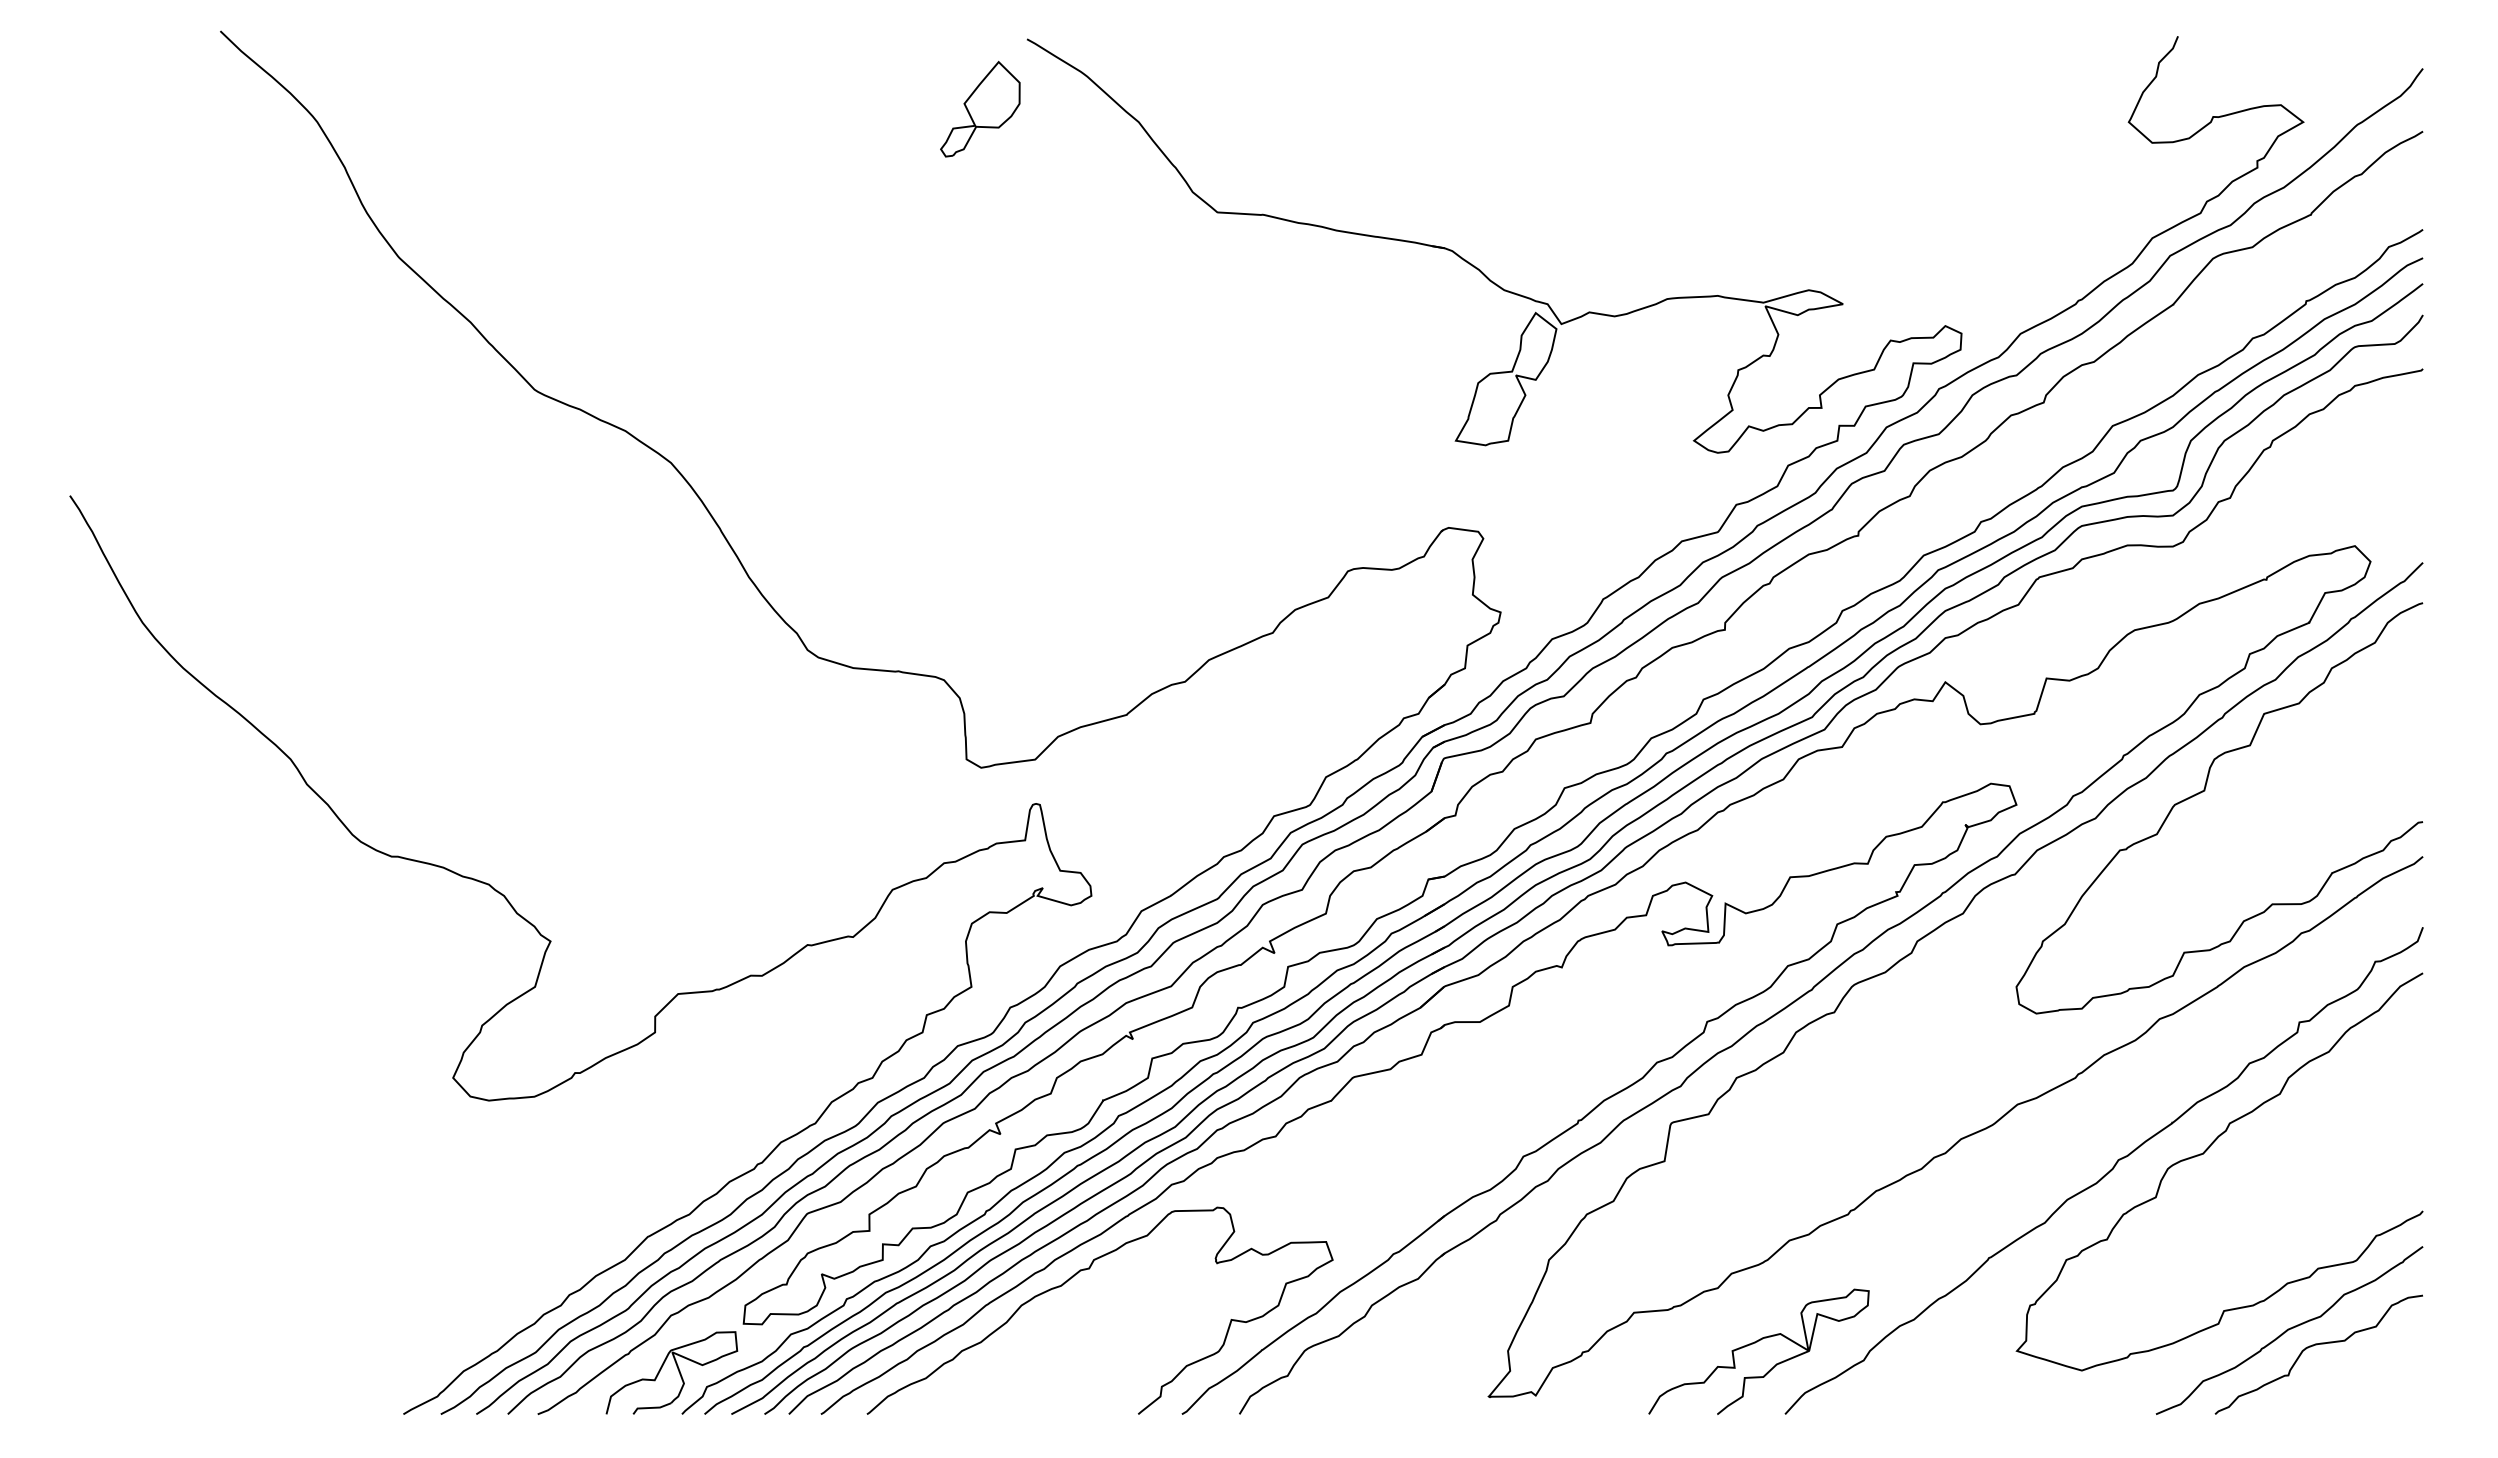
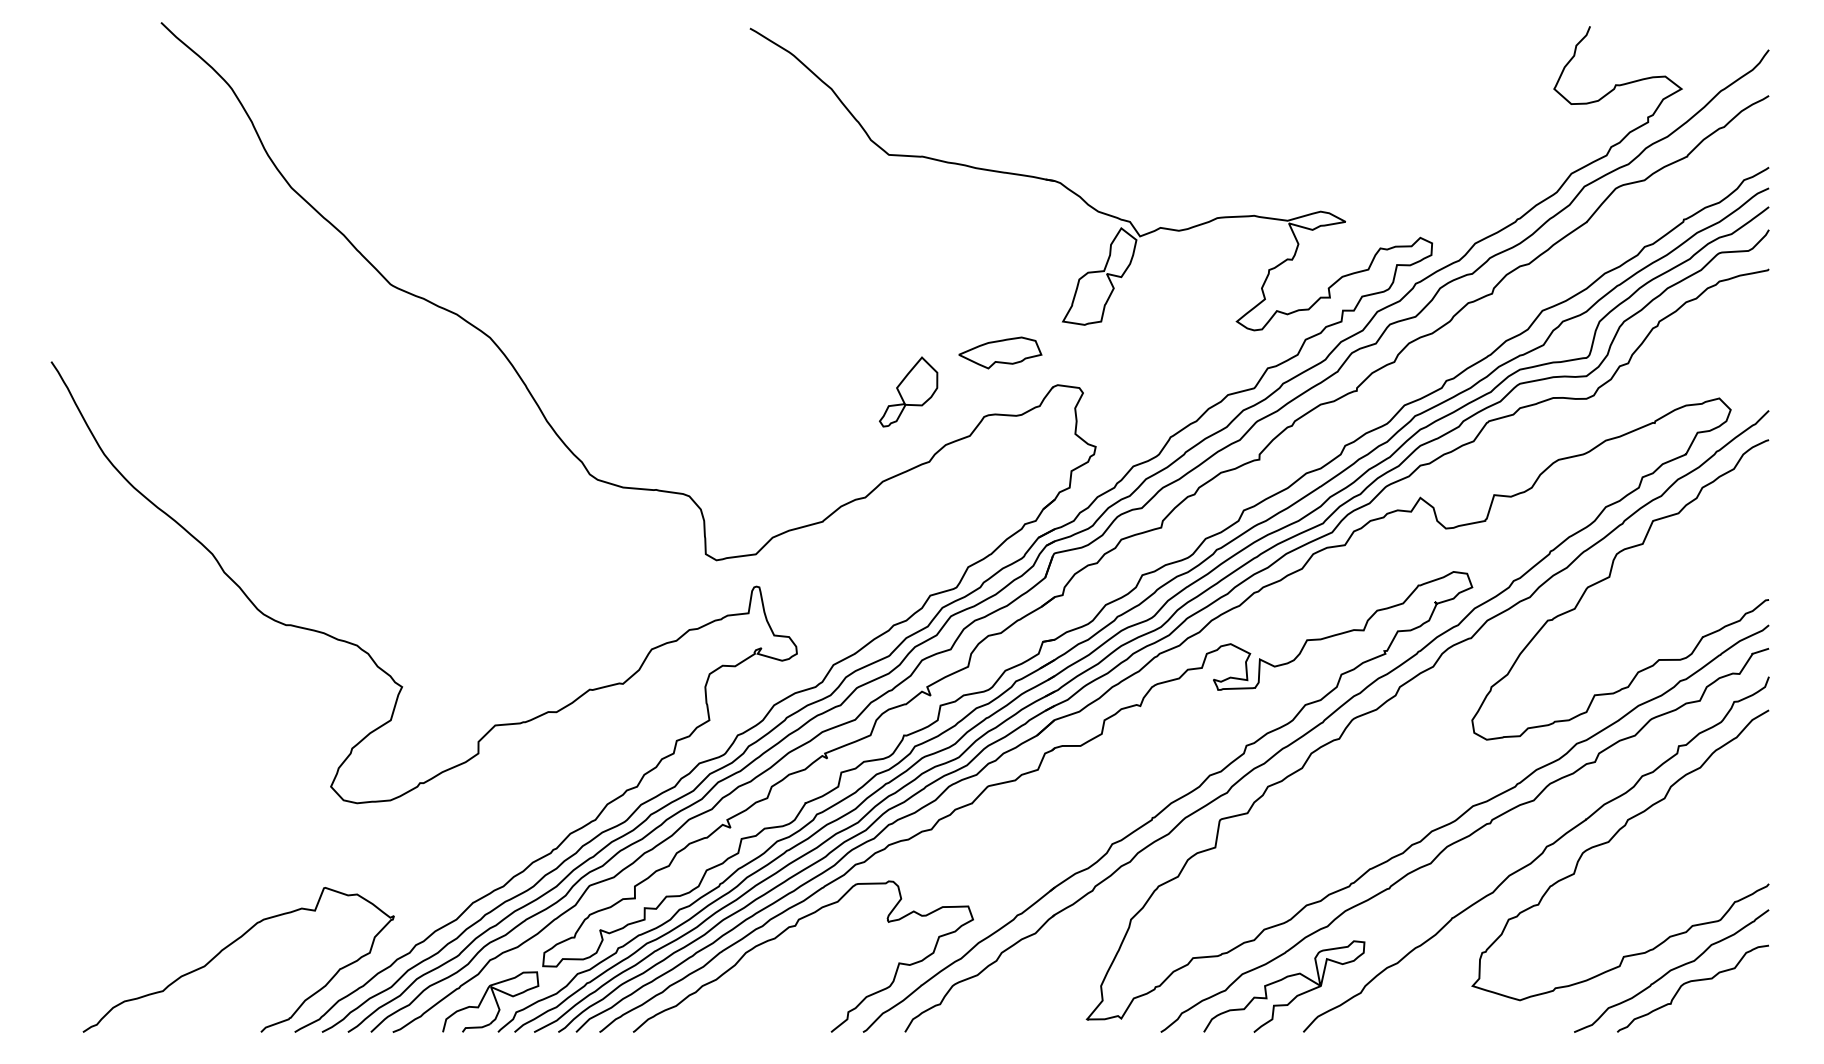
part: (980, 108) -> (908, 391), moved
part: (1370, 483) -> (1000, 352), added
curve: (2005, 1149) -> (1464, 838), added
curve: (312, 1297) -> (228, 947), added

